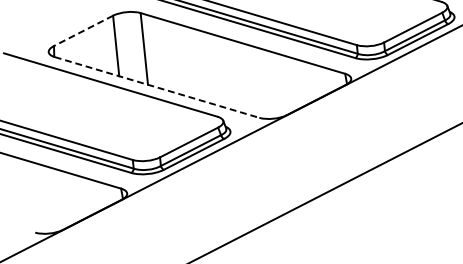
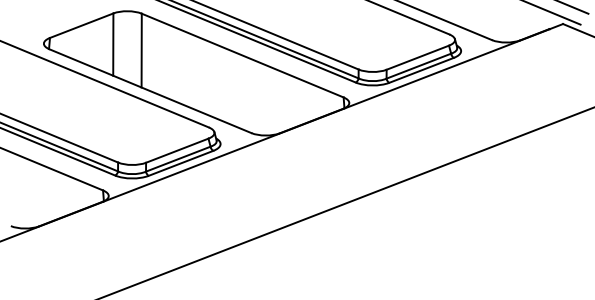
line: (83, 30) -> (81, 25), dashed -> solid
line: (157, 87) -> (150, 91), dashed -> solid

